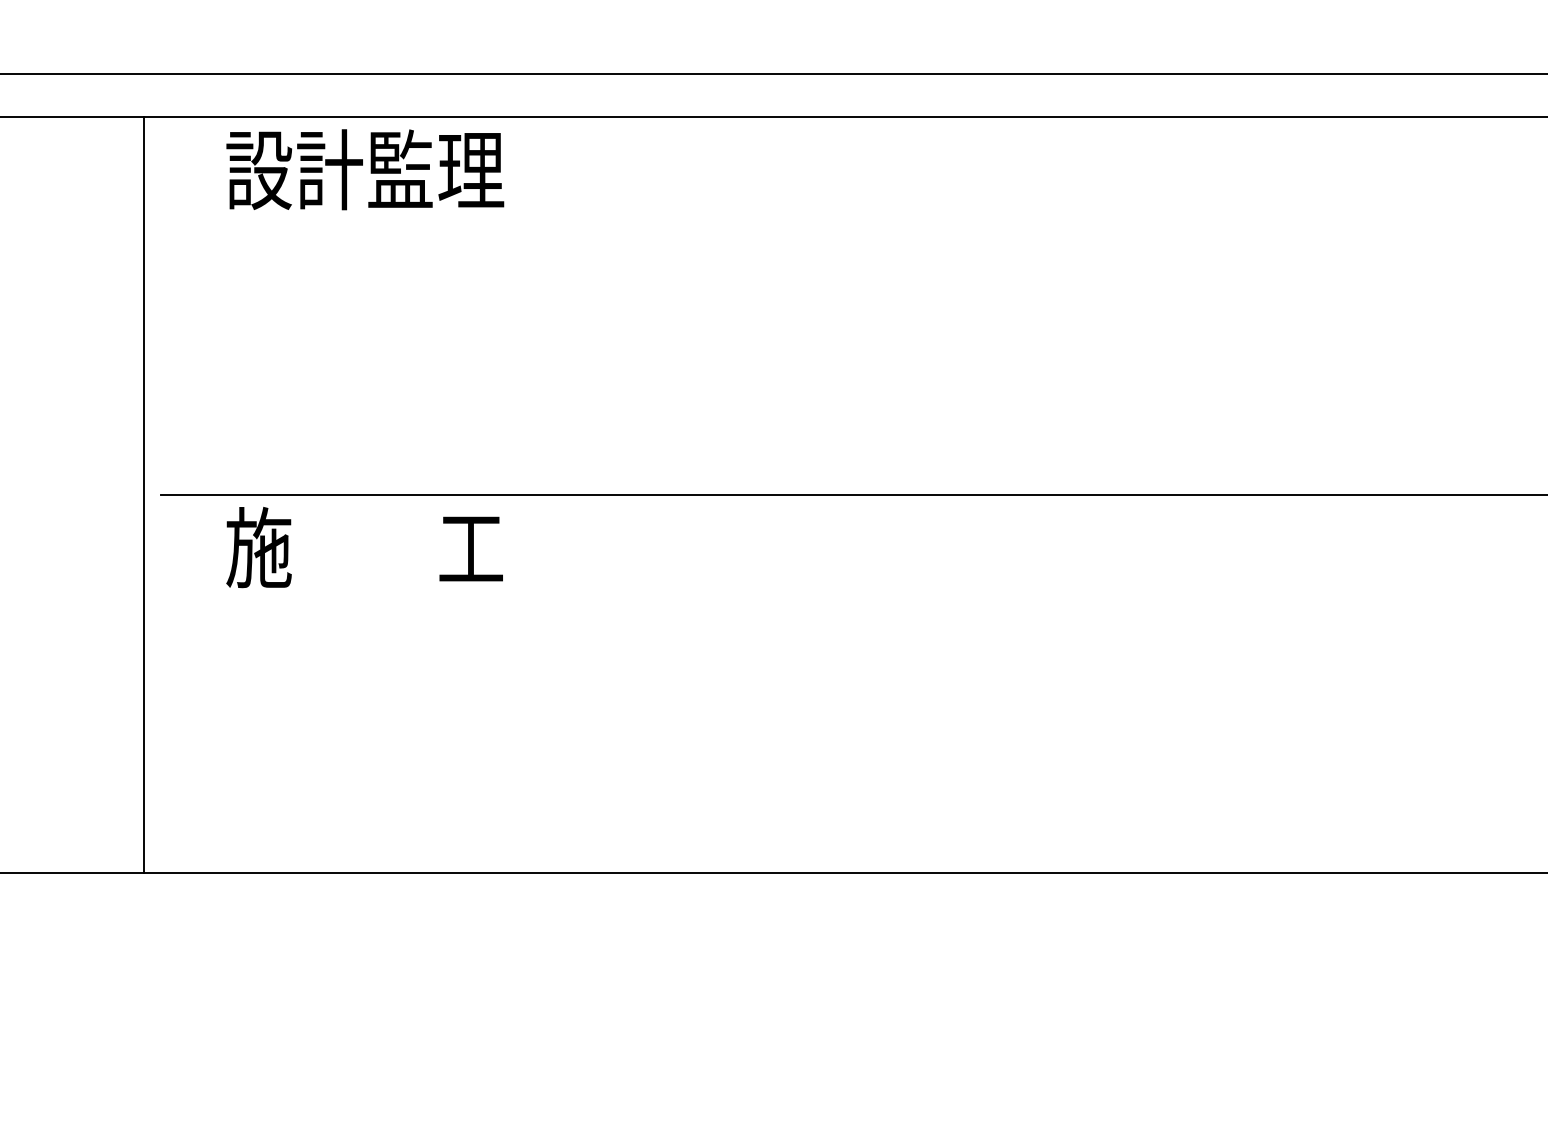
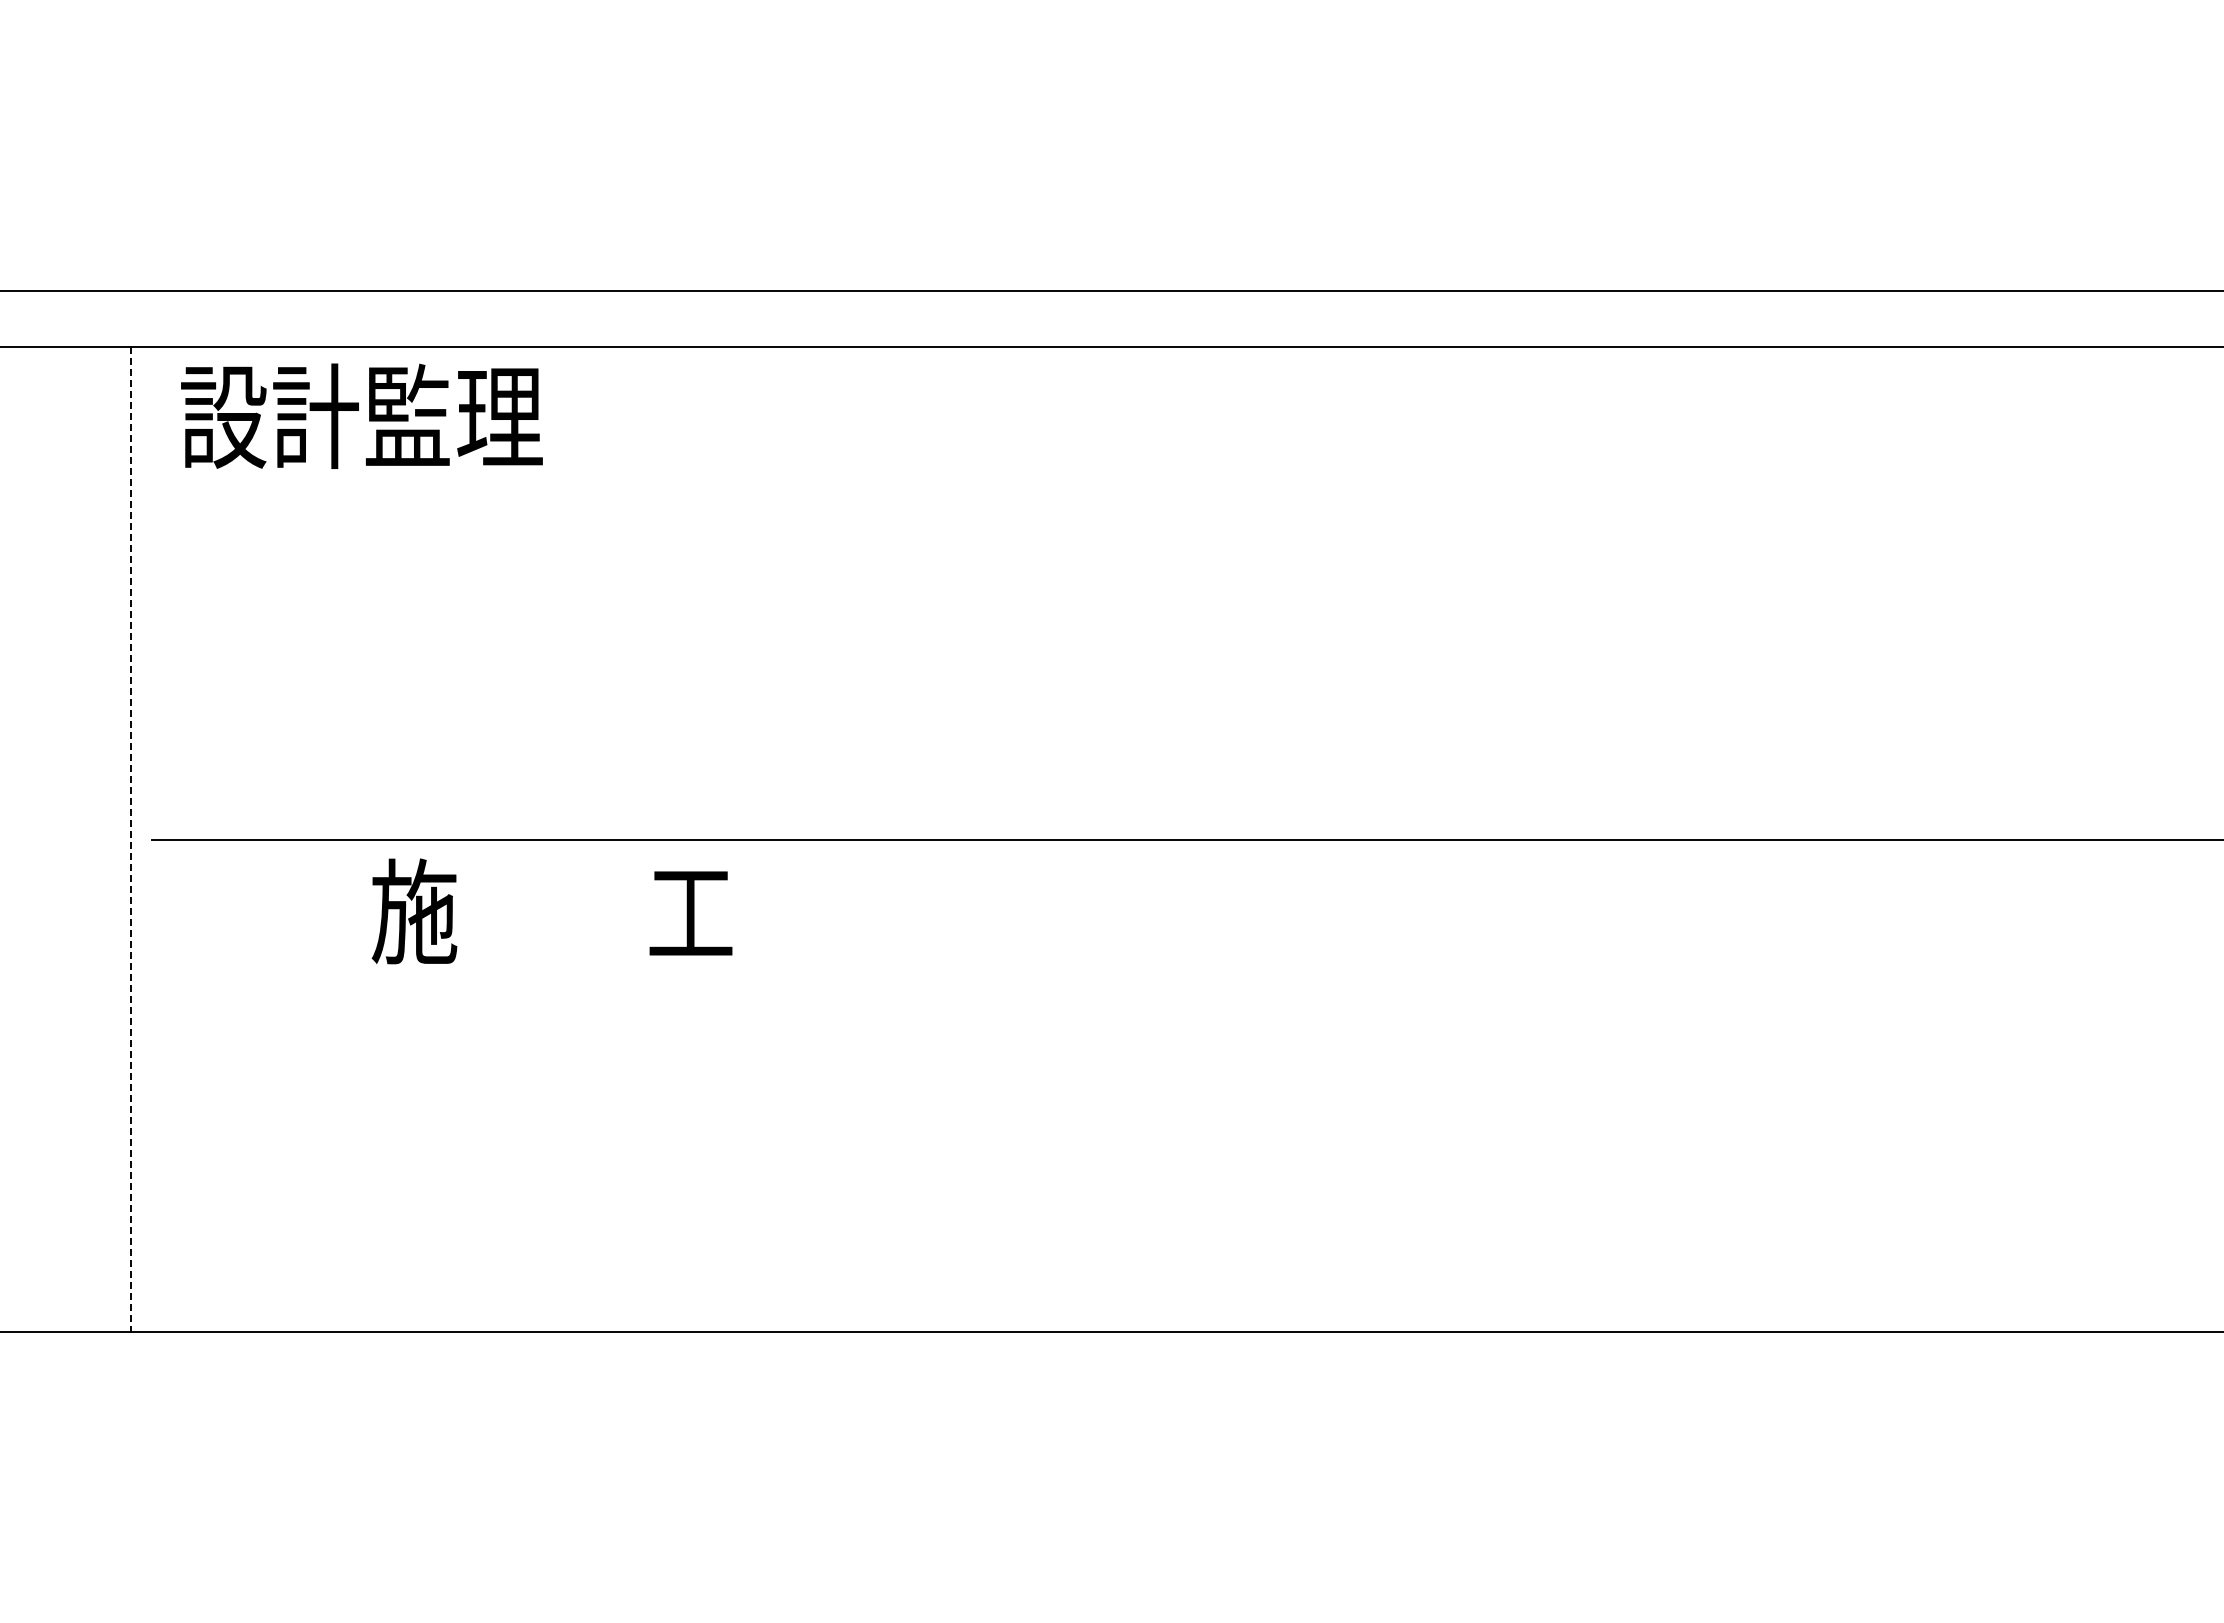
text: (364, 169) -> (361, 415), moved
line: (144, 495) -> (131, 840), solid -> dashed
text: (364, 547) -> (551, 911), moved

